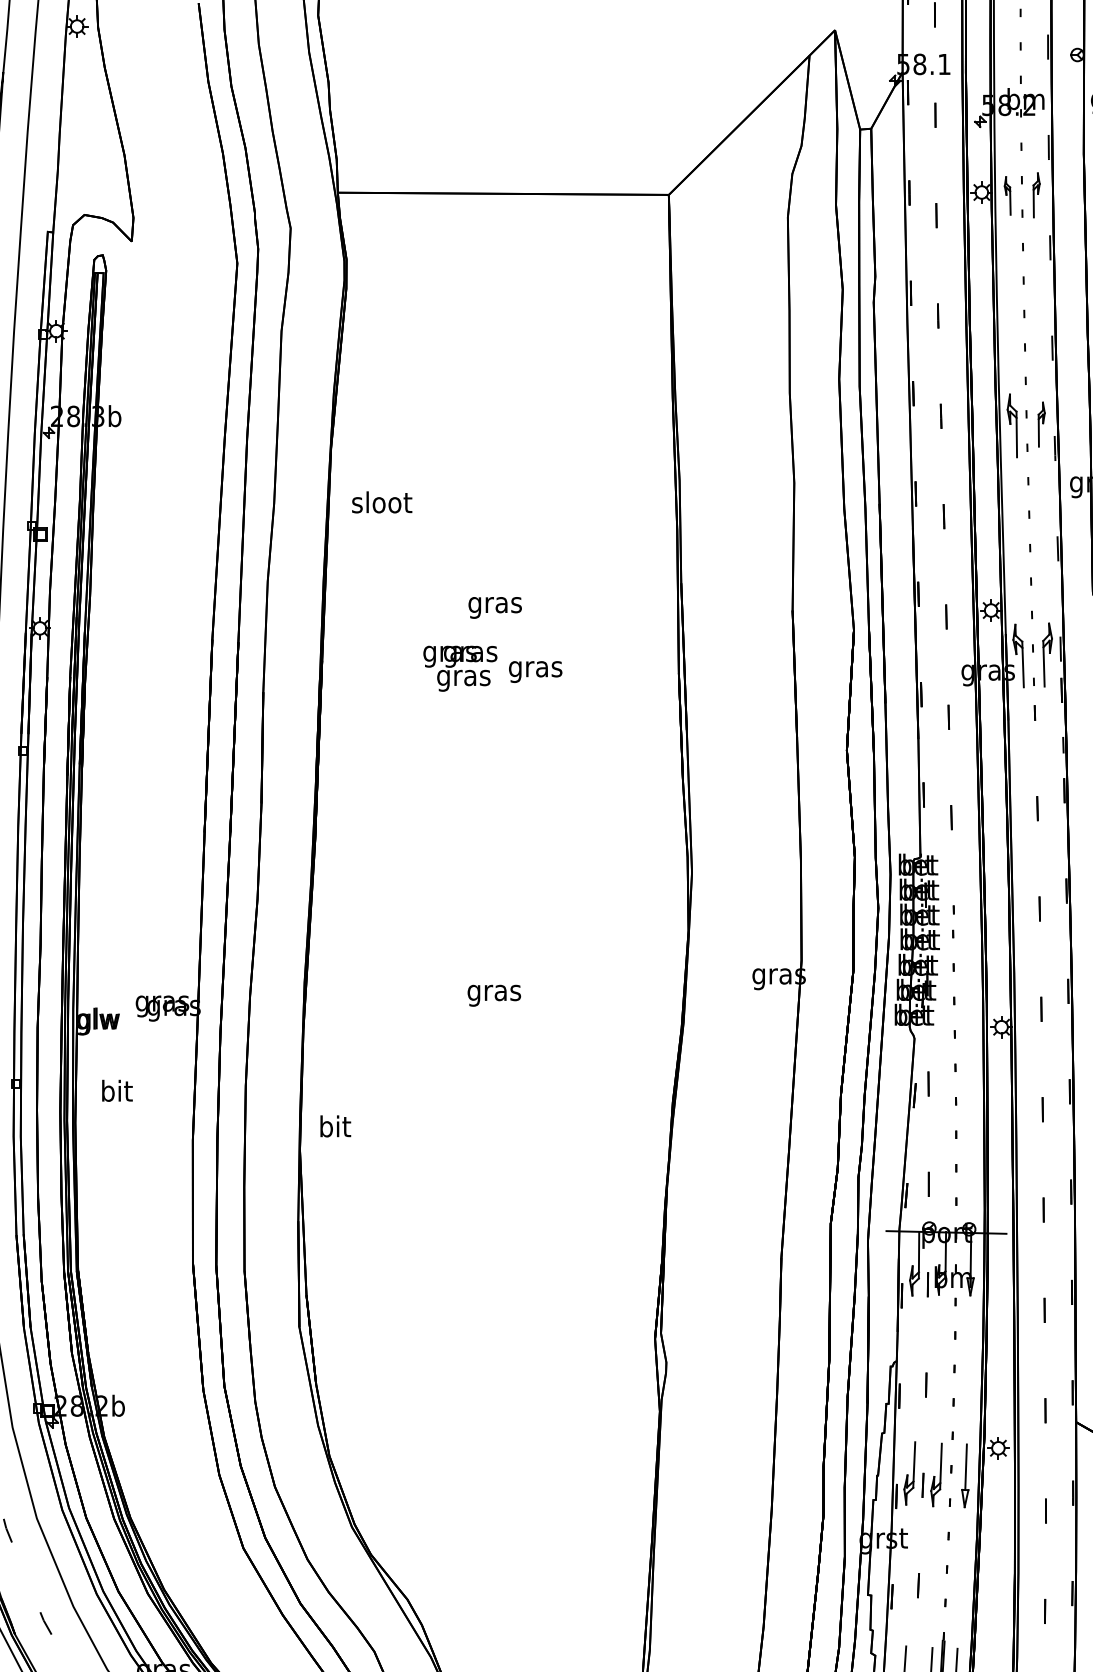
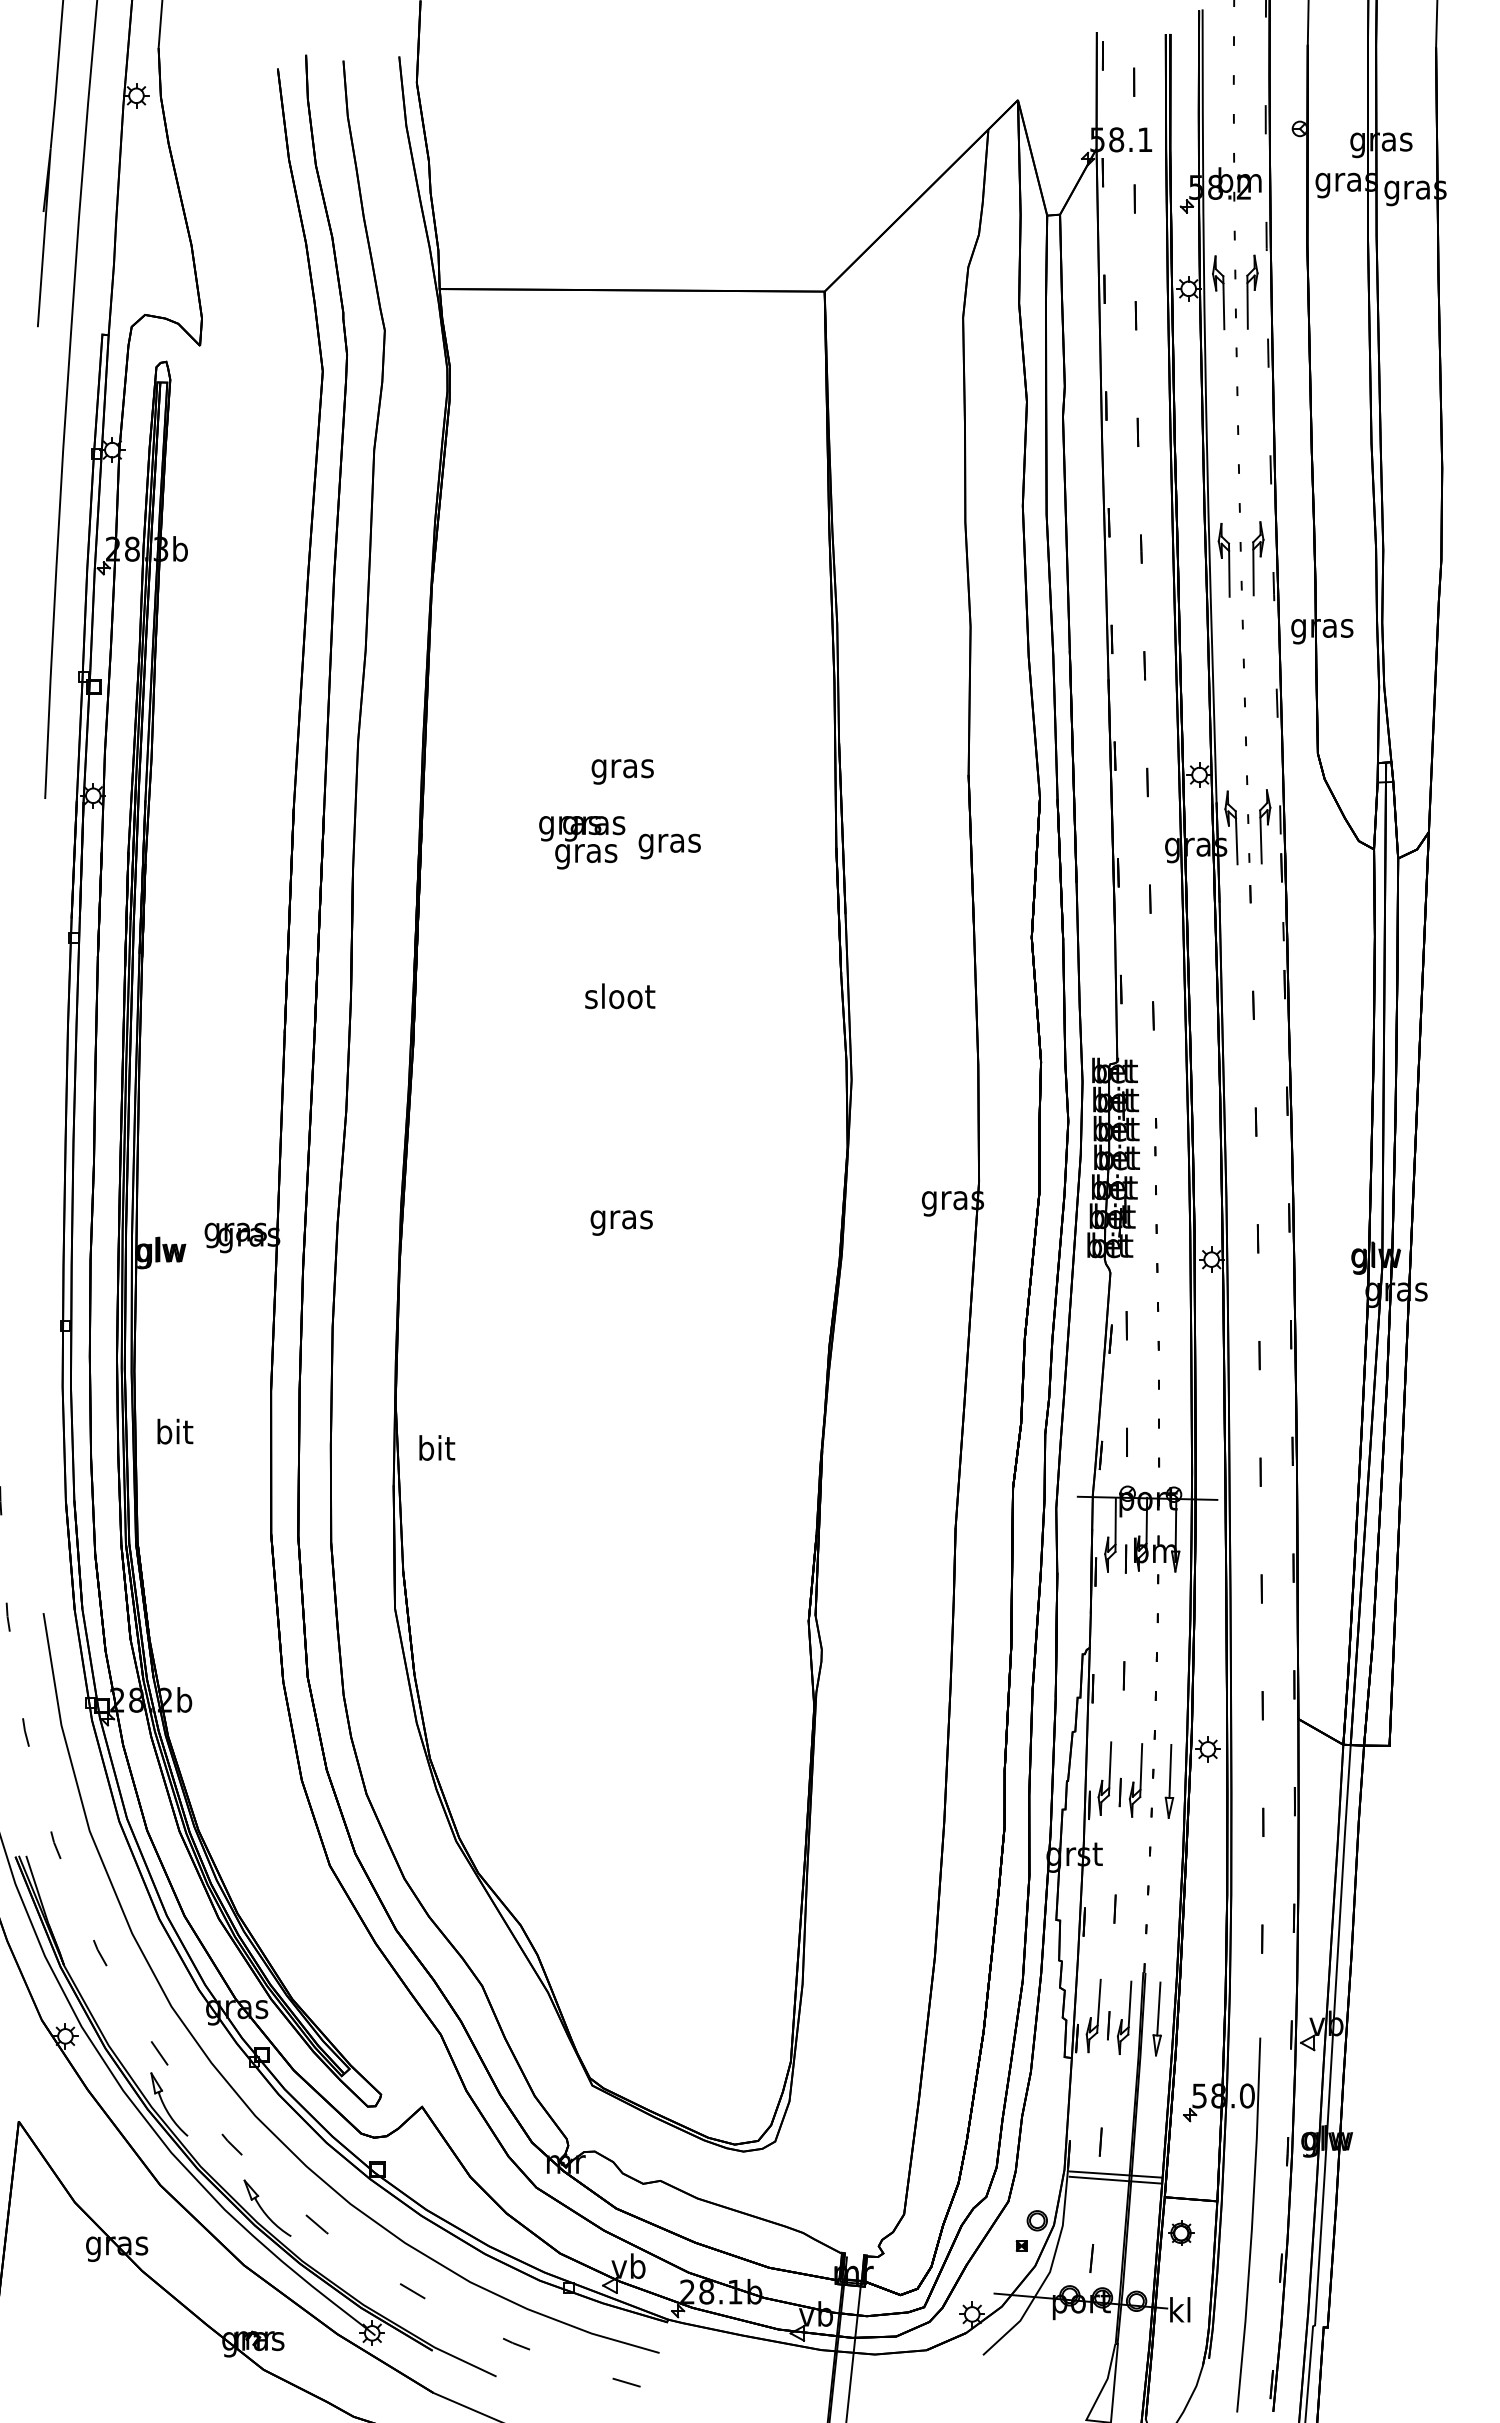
part: (1036, 194) -> (1252, 291), size x1.43
part: (1007, 195) -> (1218, 292), size x1.67
part: (1041, 424) -> (1258, 558), size x1.43
text: (382, 502) -> (620, 996), moved
text: (117, 1090) -> (175, 1431), moved
text: (335, 1125) -> (437, 1447), moved

